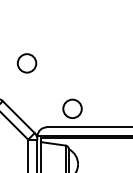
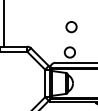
circle: (26, 64) -> (71, 27), moved

